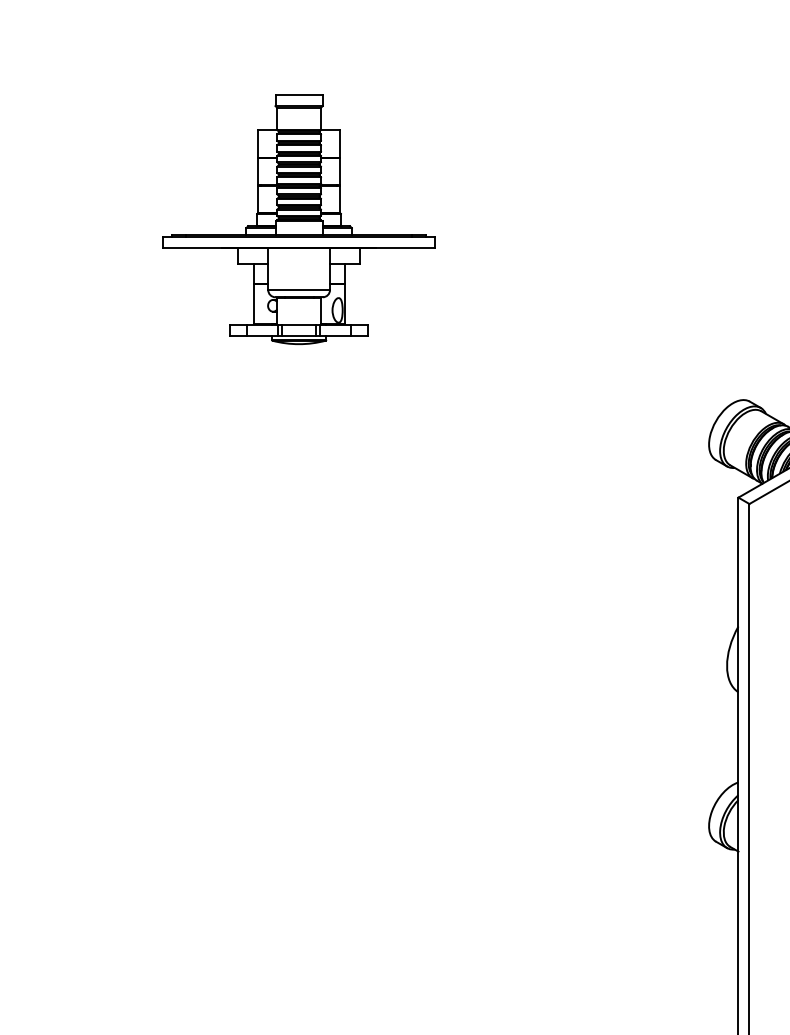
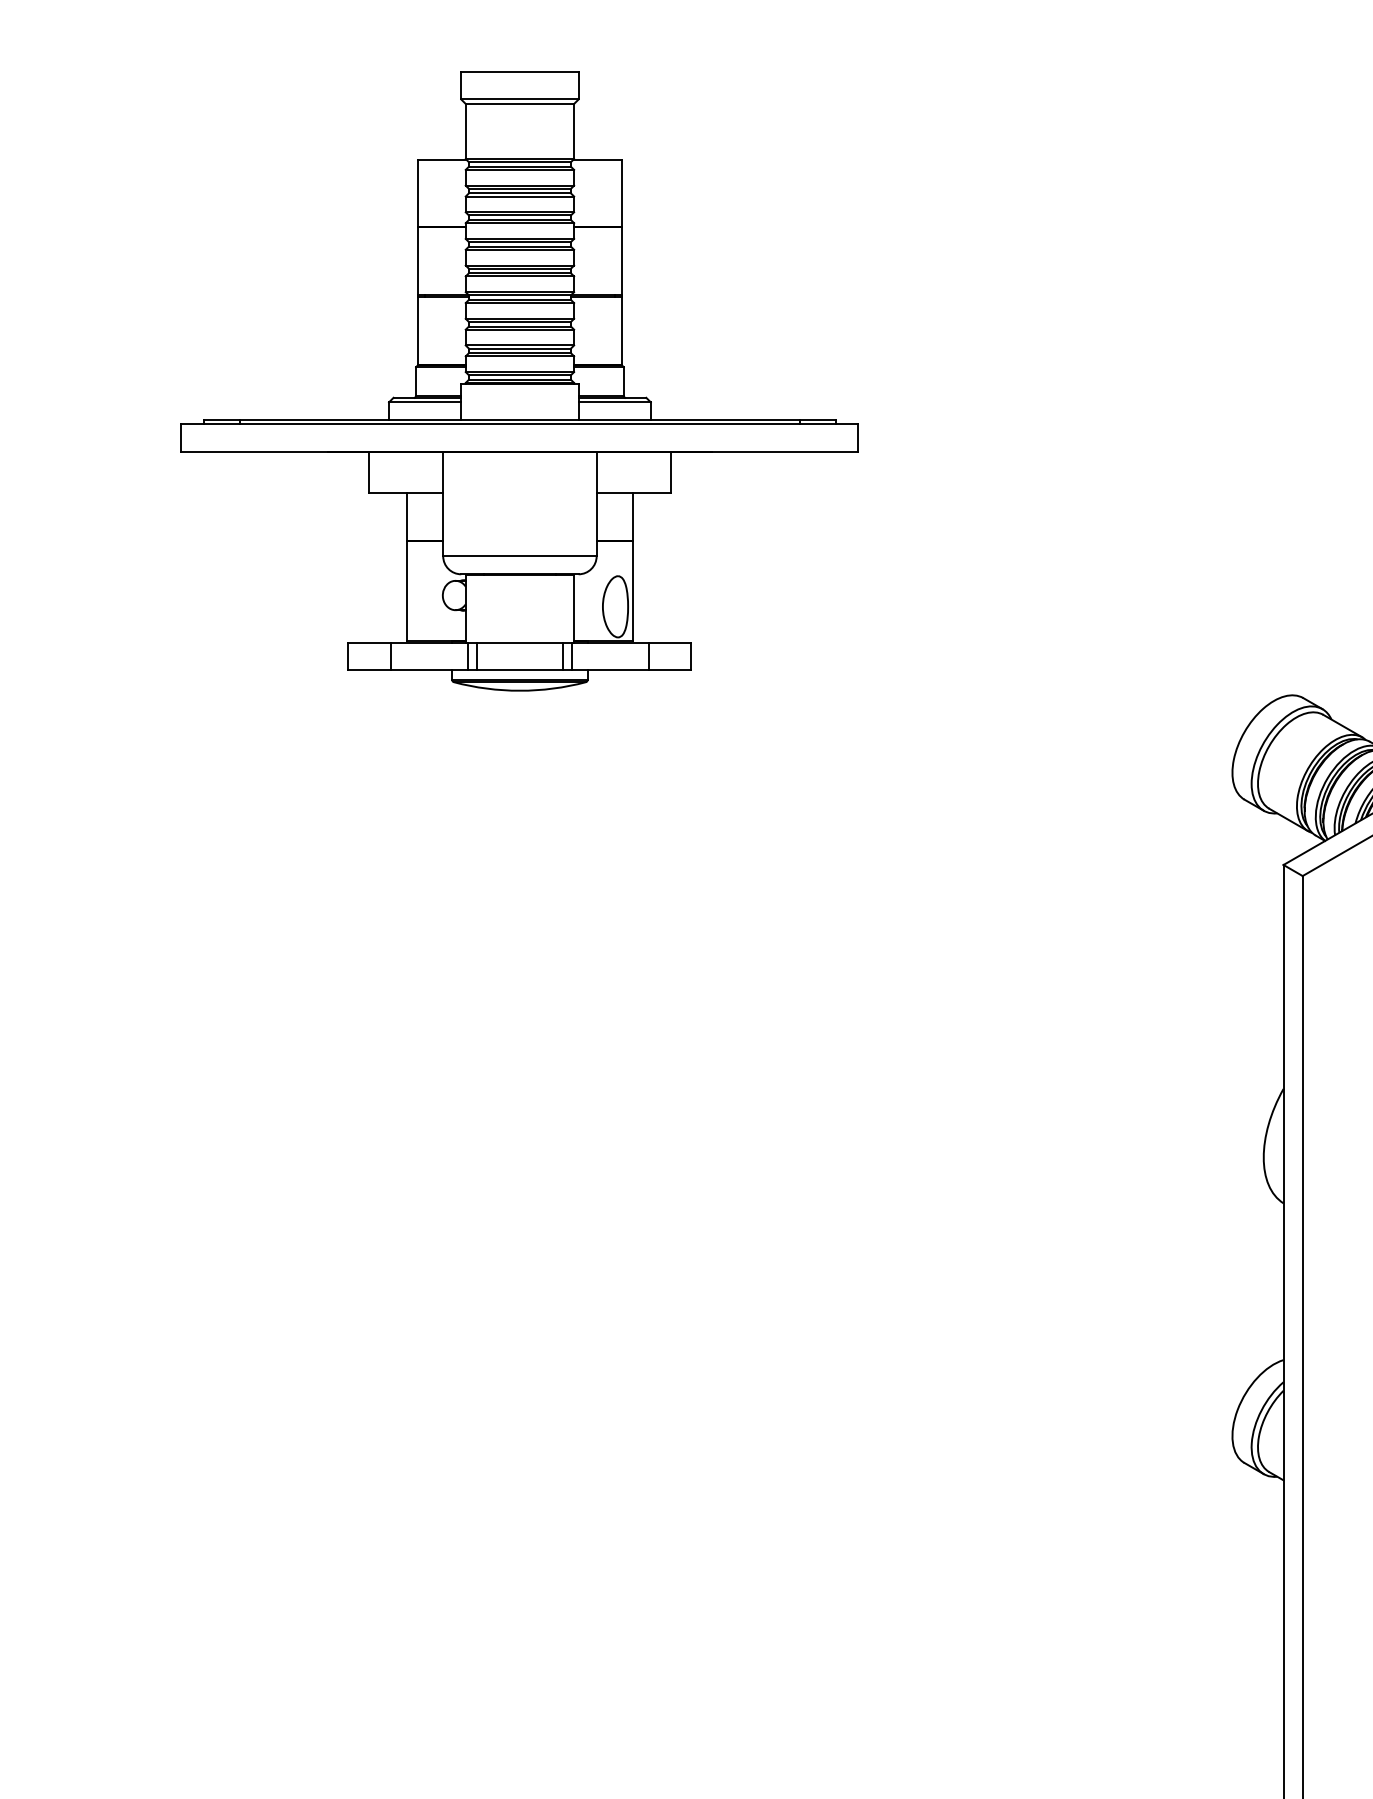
part: (298, 219) -> (518, 381), size x1.43

